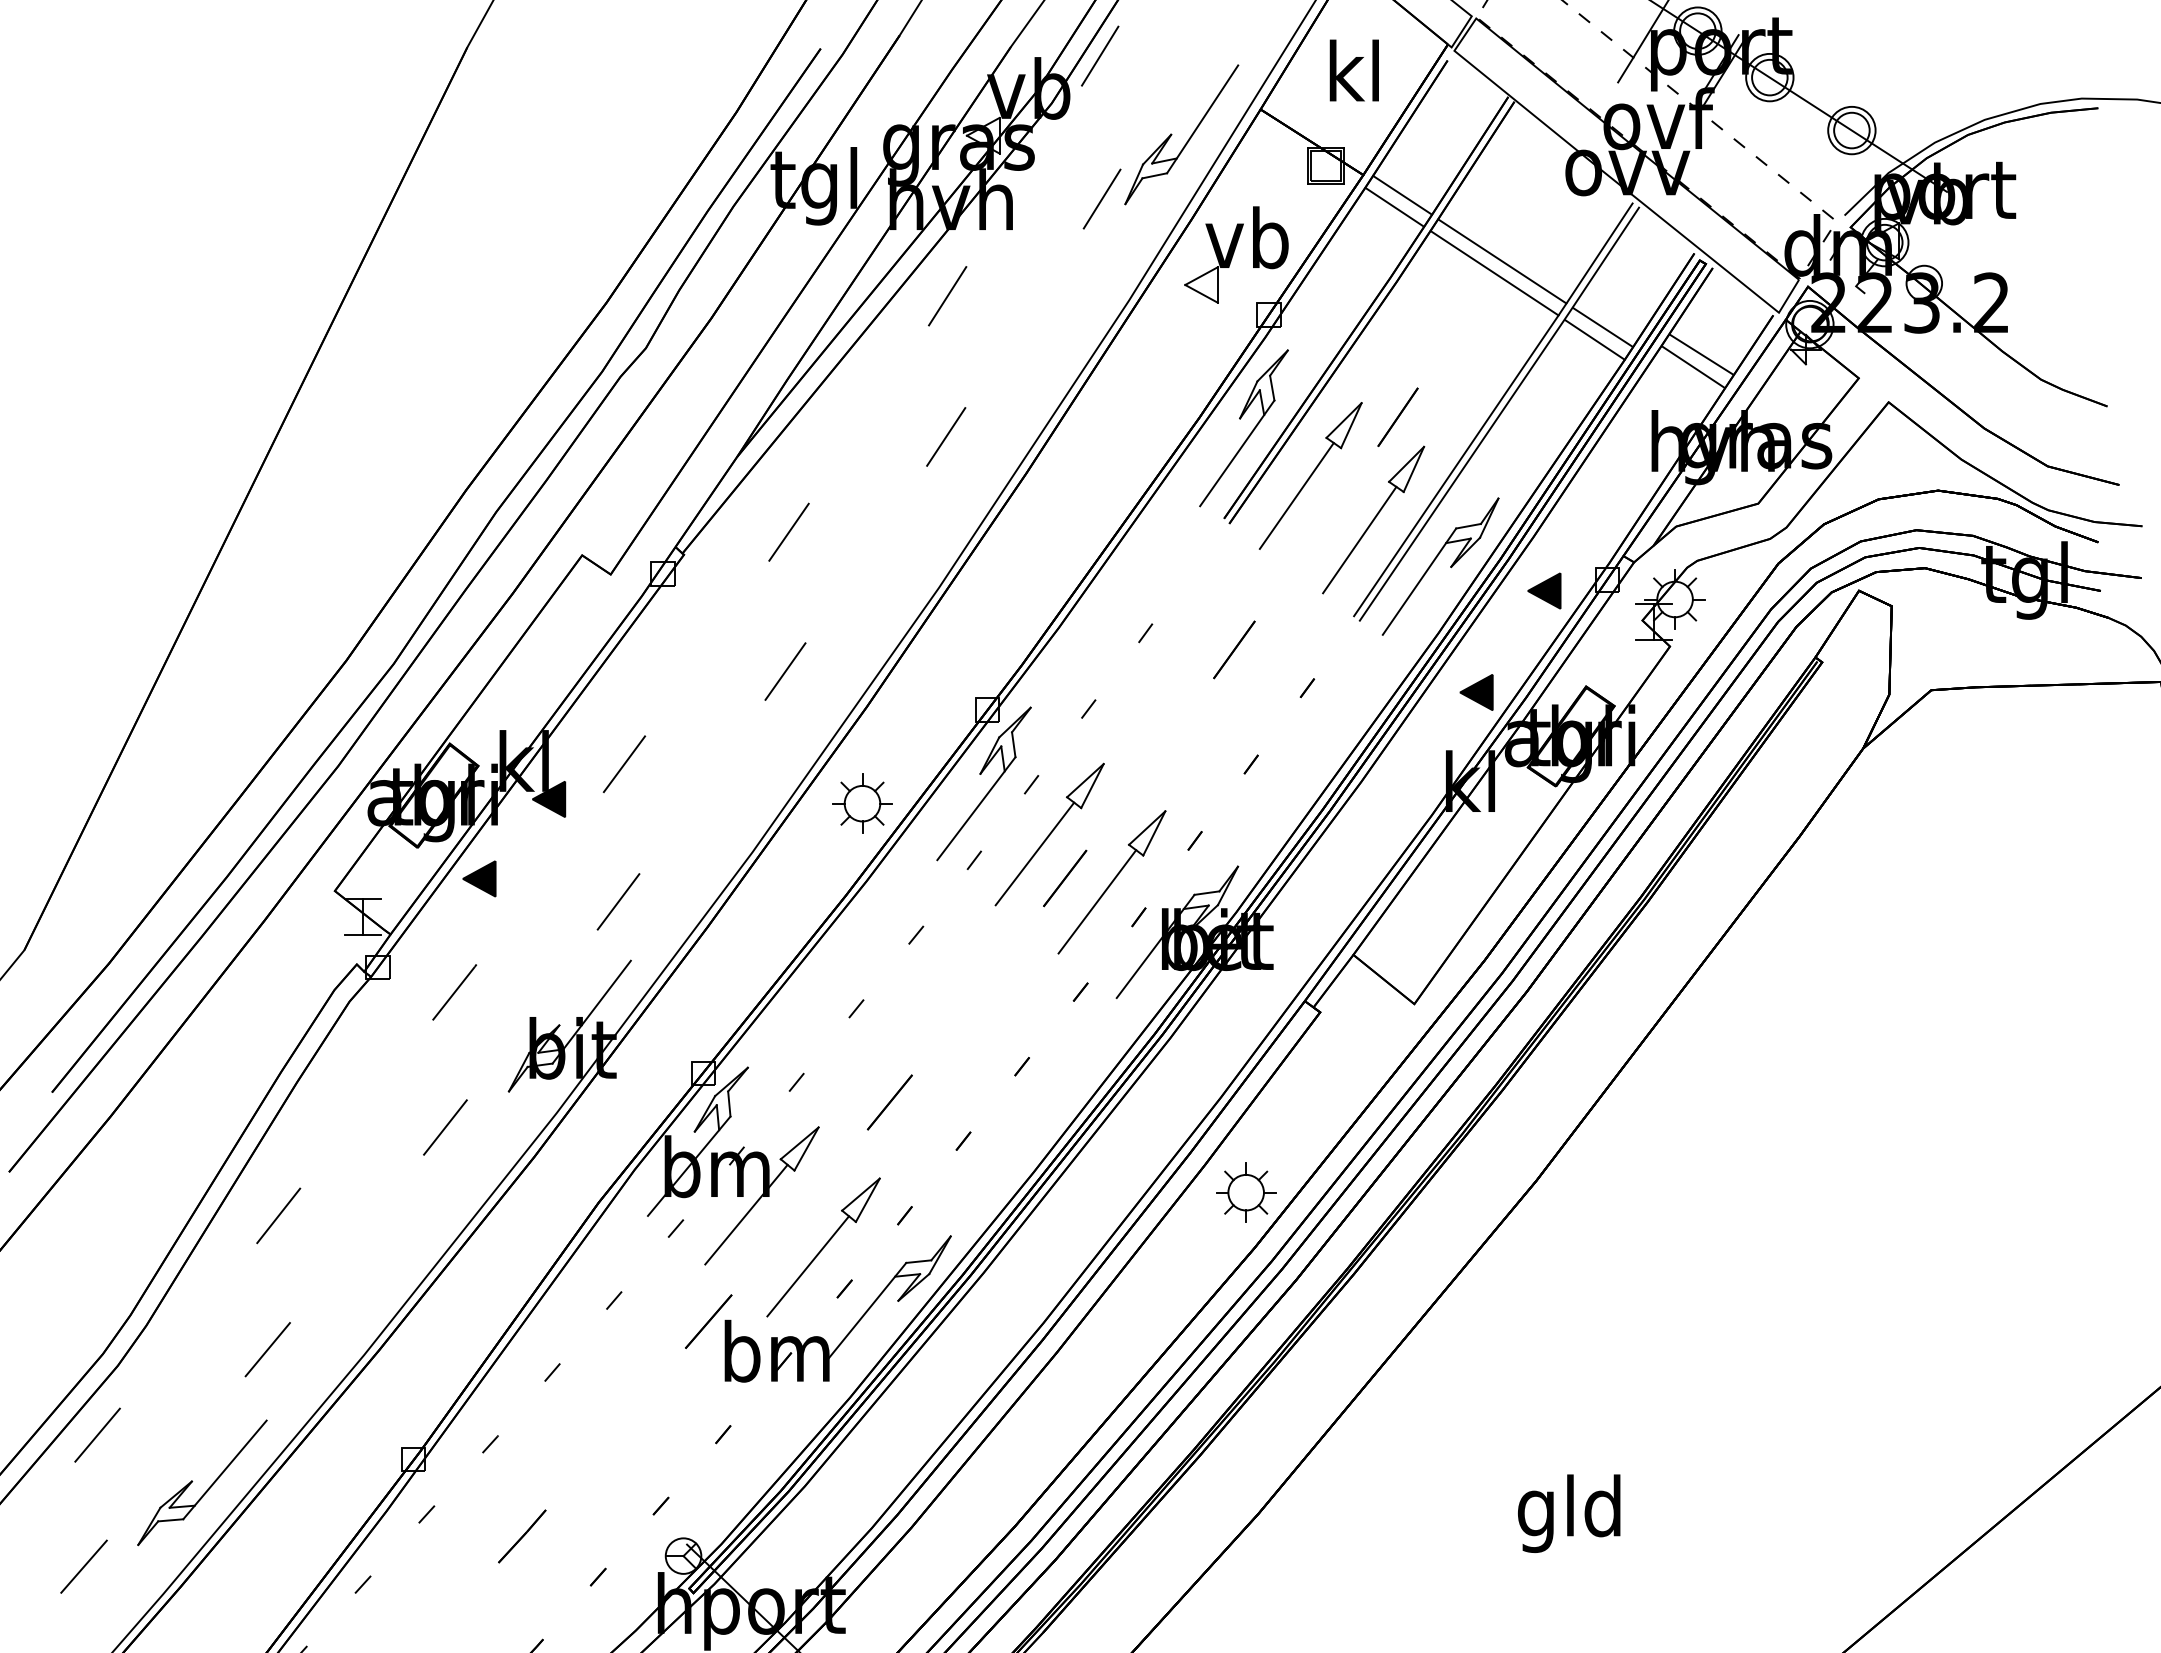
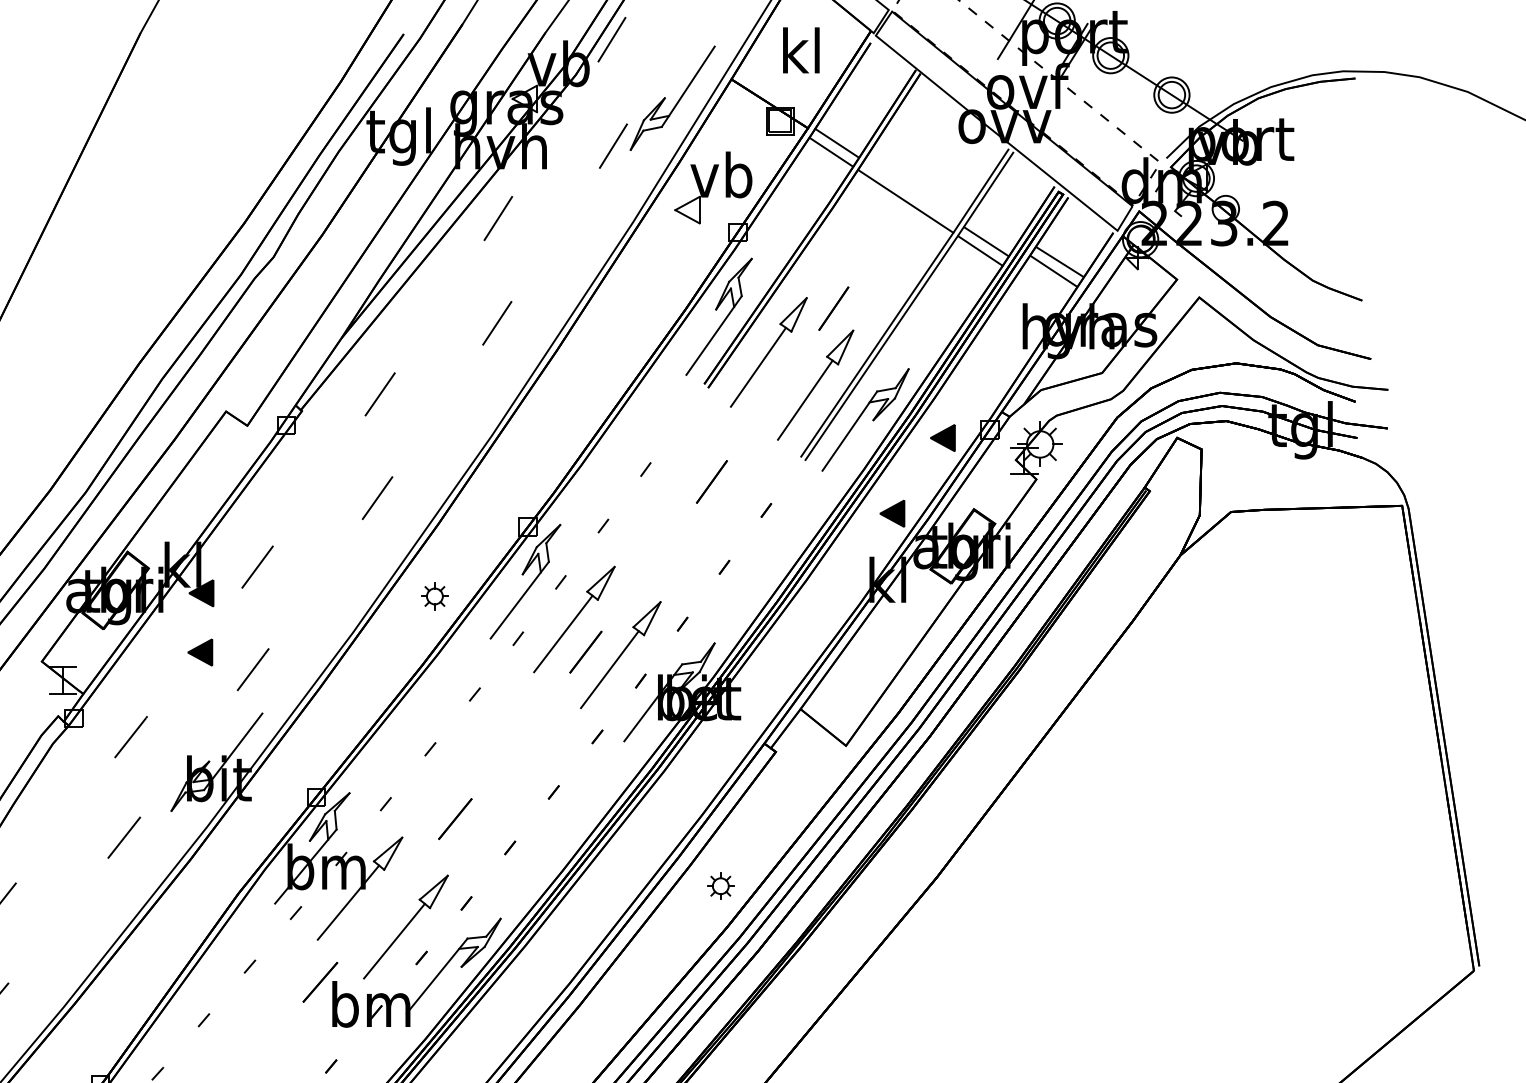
line: (1502, 261) -> (911, 192), removed
part: (862, 803) -> (434, 596), size x0.6
part: (479, 878) -> (200, 652), moved
part: (1246, 1192) -> (720, 886), size x0.6

